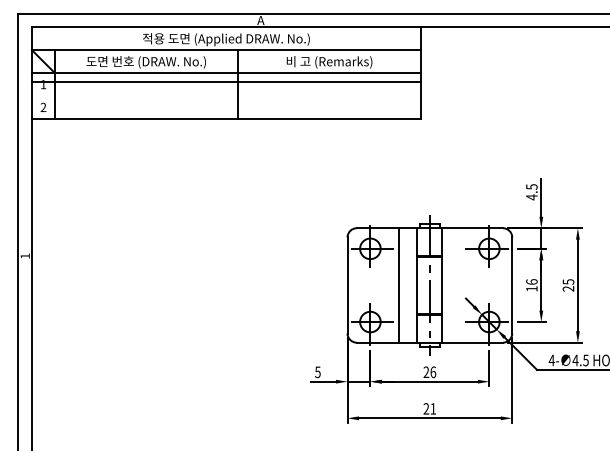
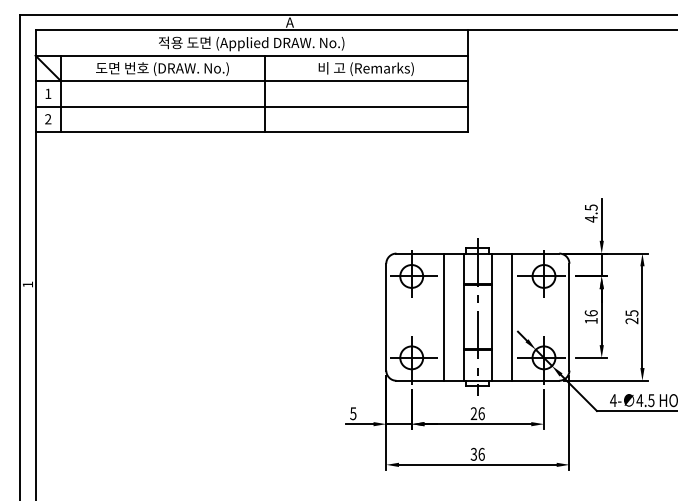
line: (226, 81) -> (251, 106), moved
line: (460, 284) -> (511, 316), added
text: (429, 408) -> (477, 453), 21 -> 36

